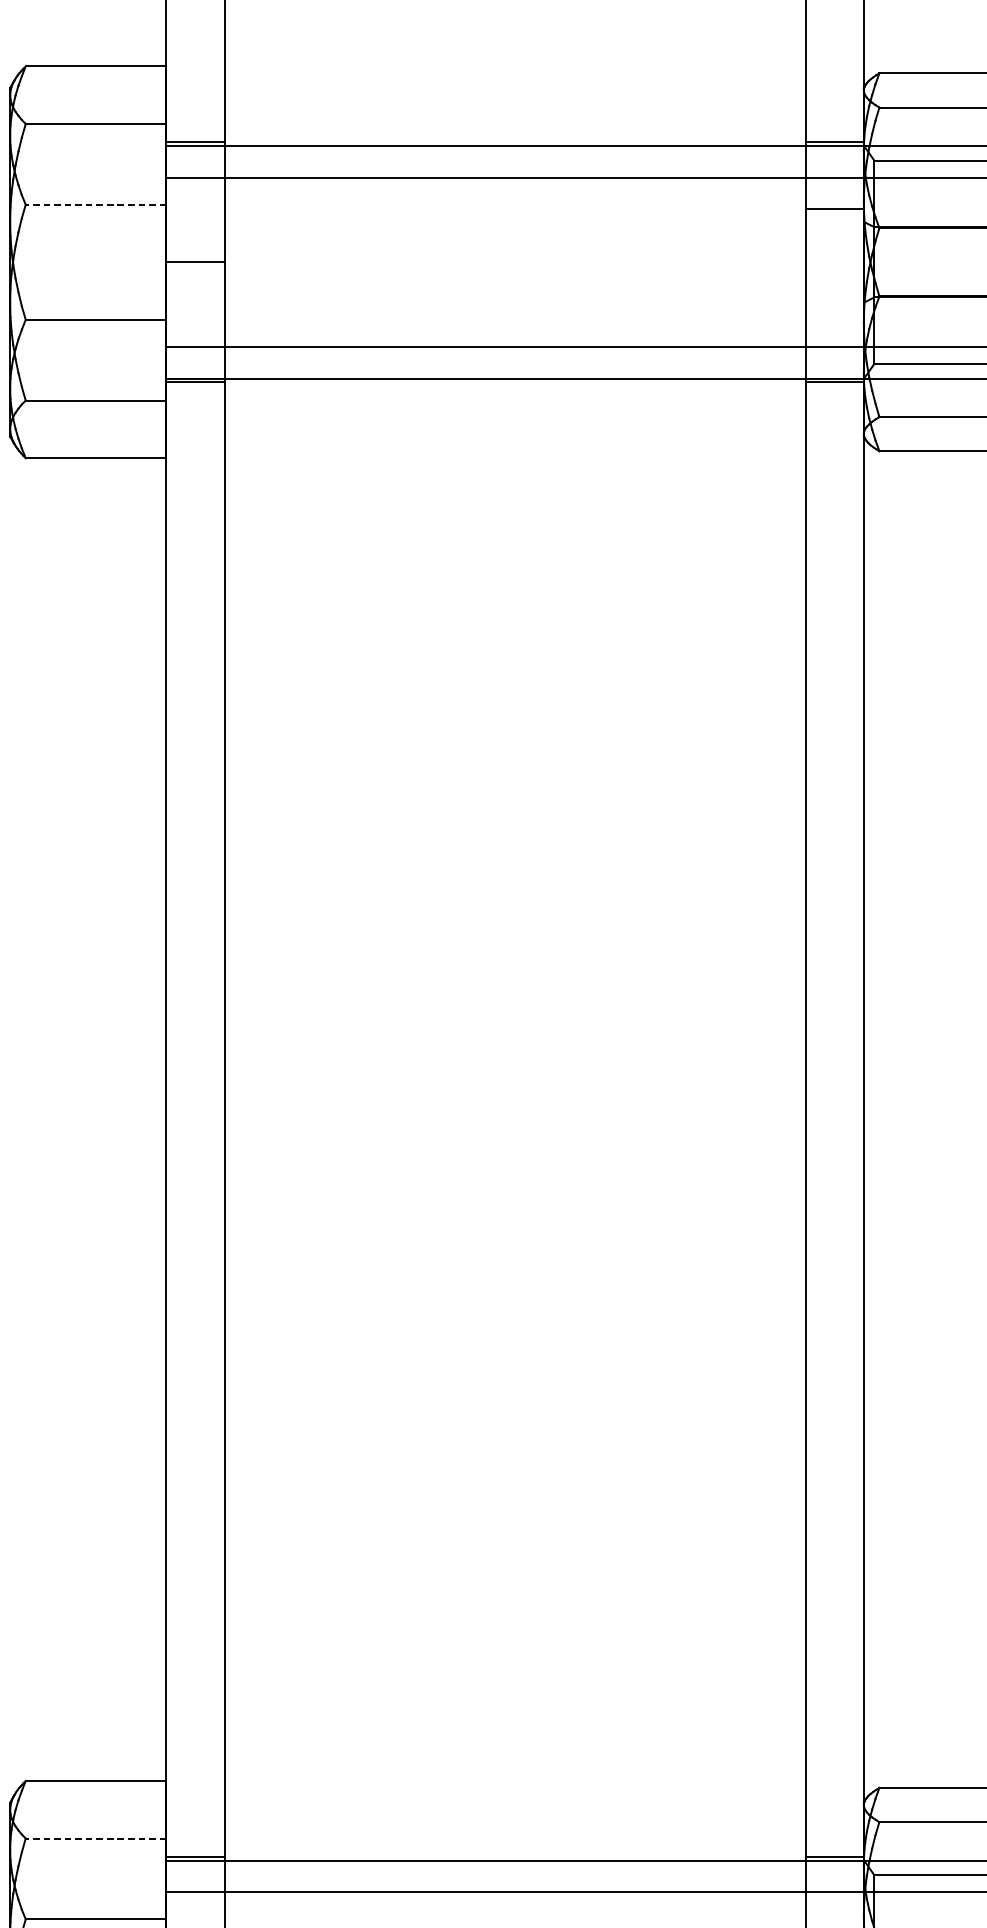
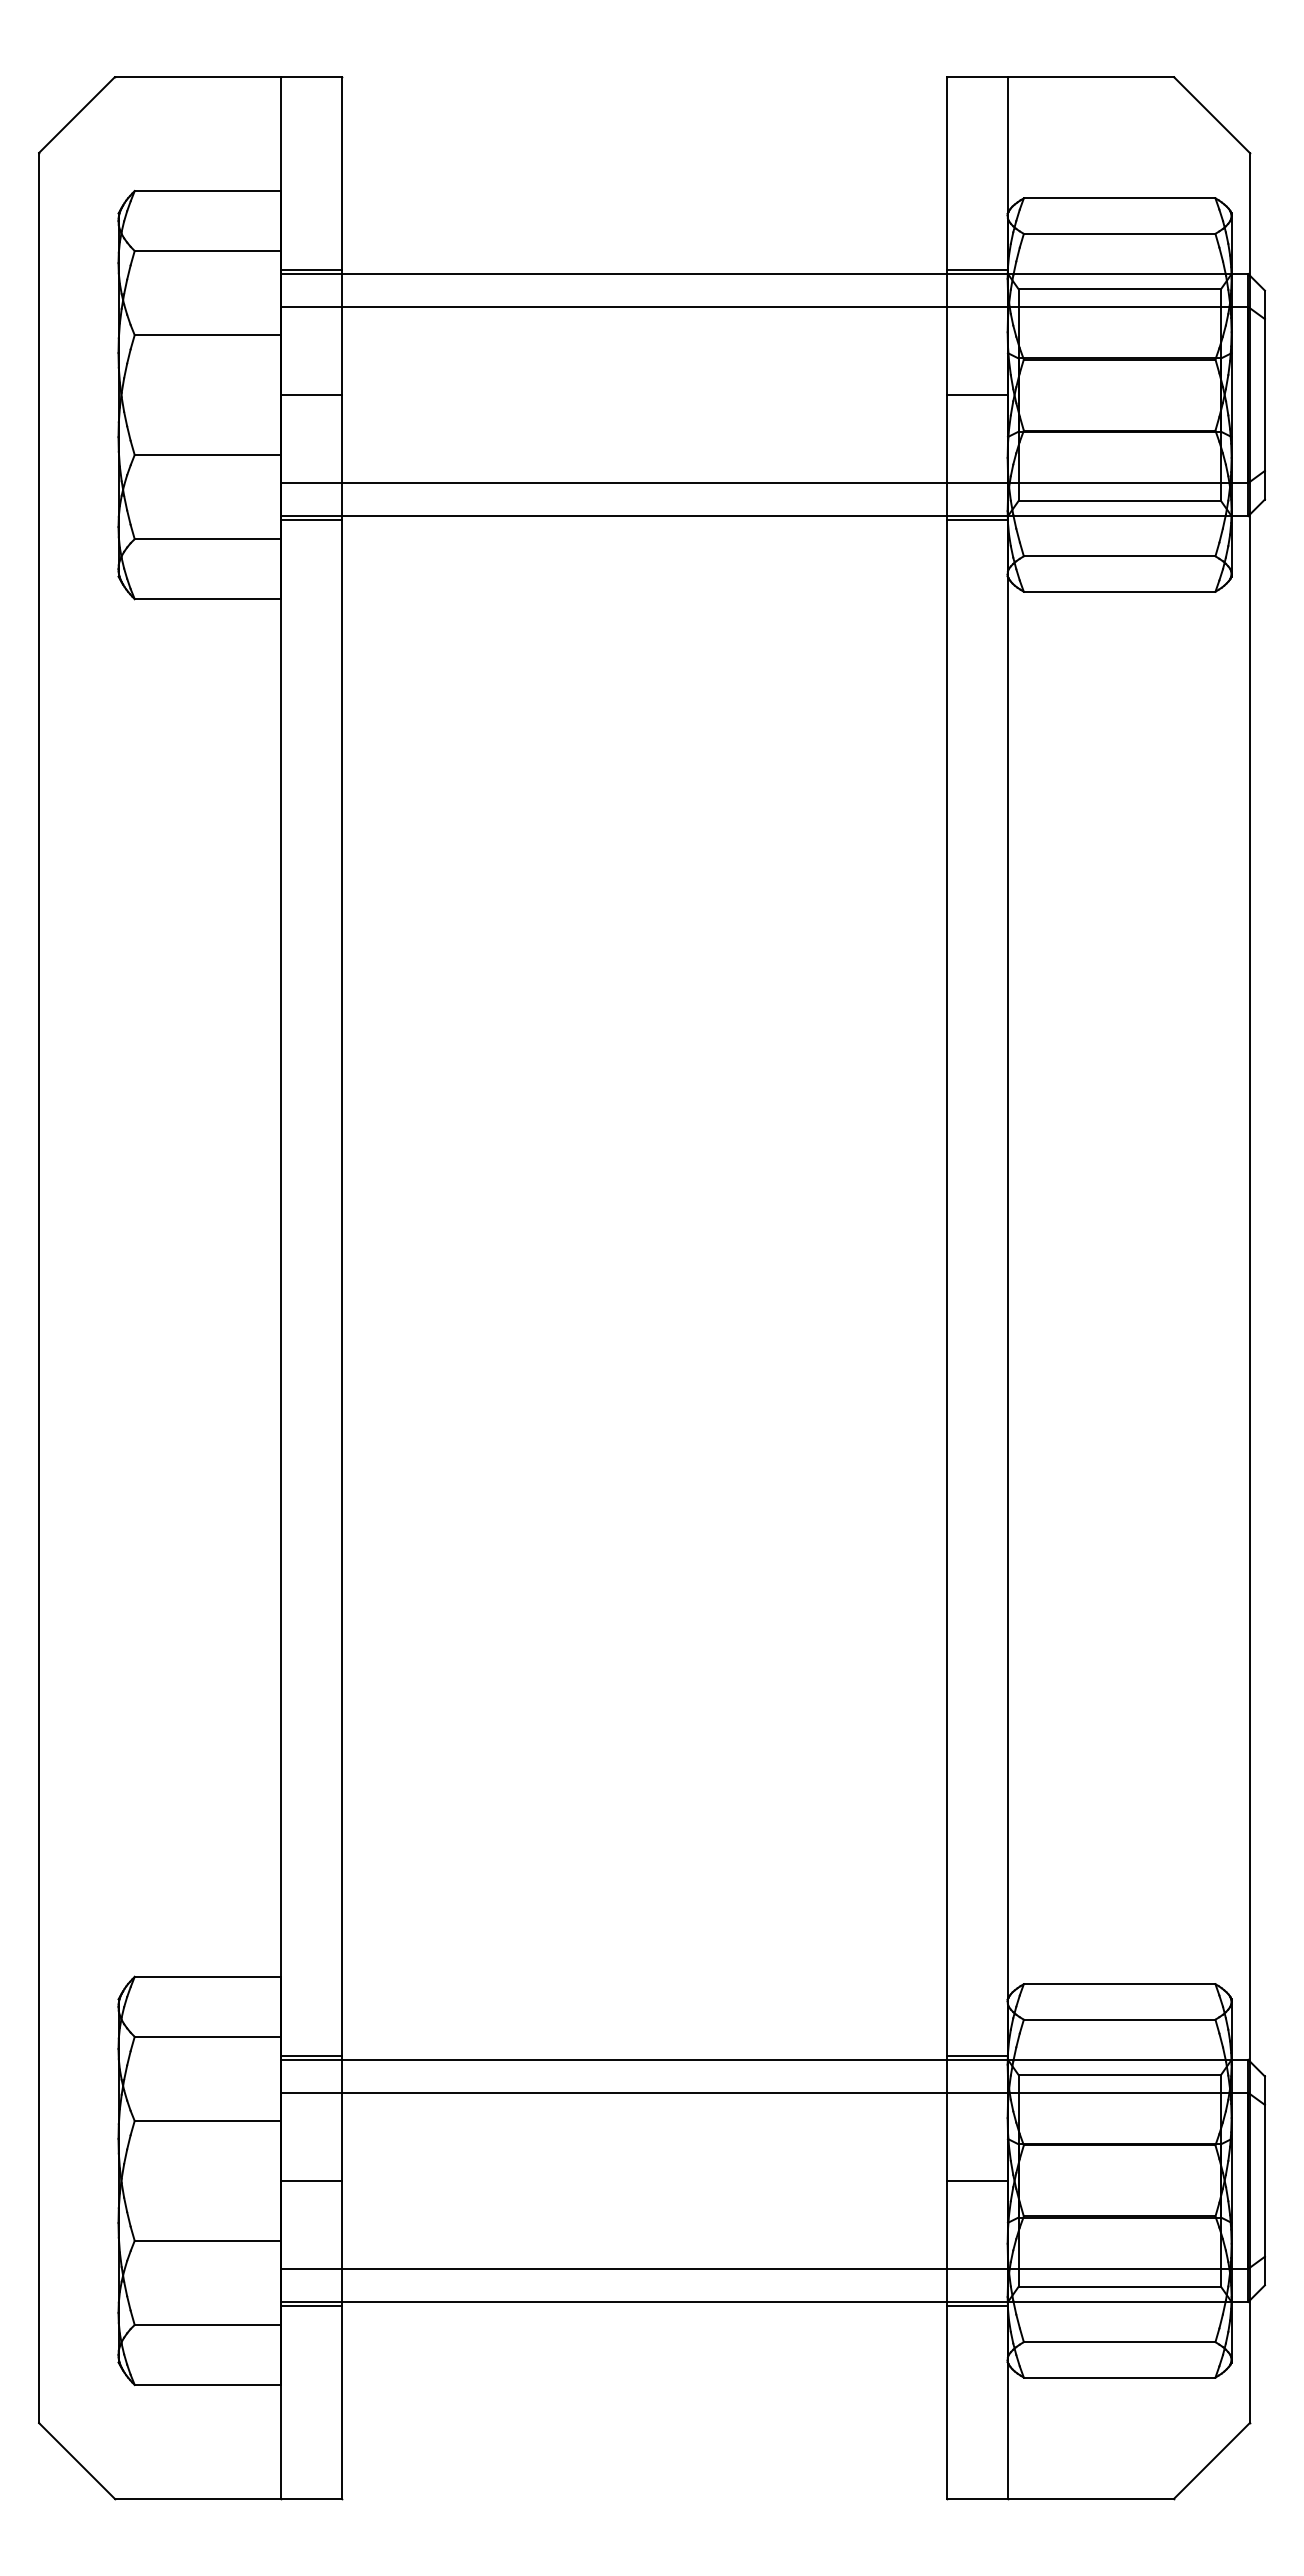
line: (95, 205) -> (207, 335), dashed -> solid
line: (834, 209) -> (977, 395), moved
line: (95, 1838) -> (207, 2036), dashed -> solid

